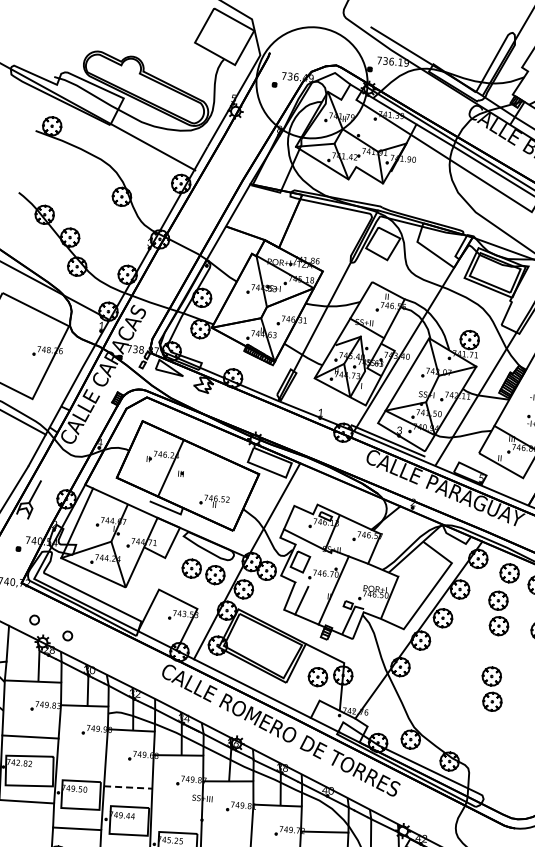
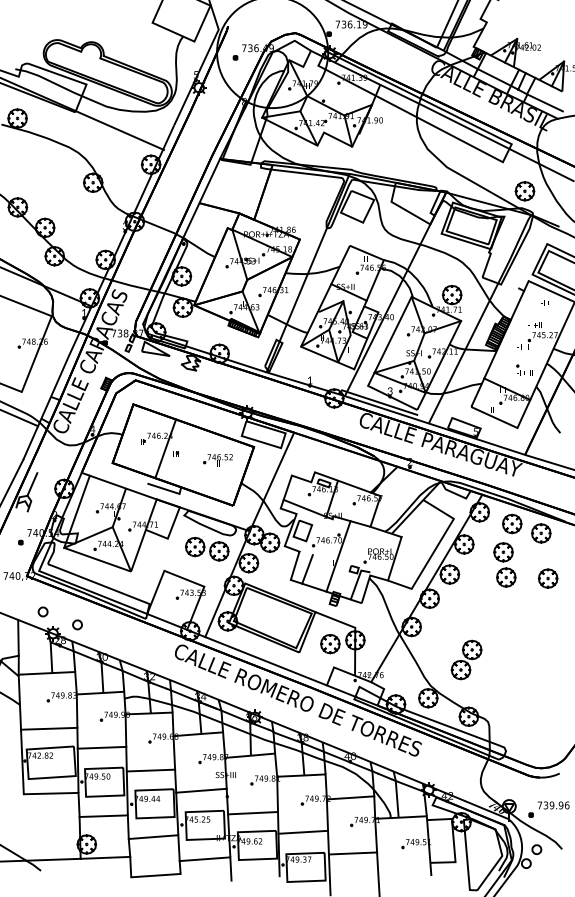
part: (213, 501) -> (217, 460), moved
part: (491, 688) -> (504, 640), removed
part: (452, 704) -> (466, 659), added
line: (80, 760) -> (101, 747), added
line: (128, 787) -> (151, 770), dashed -> solid
line: (176, 811) -> (201, 790), added
line: (226, 839) -> (253, 813), added

